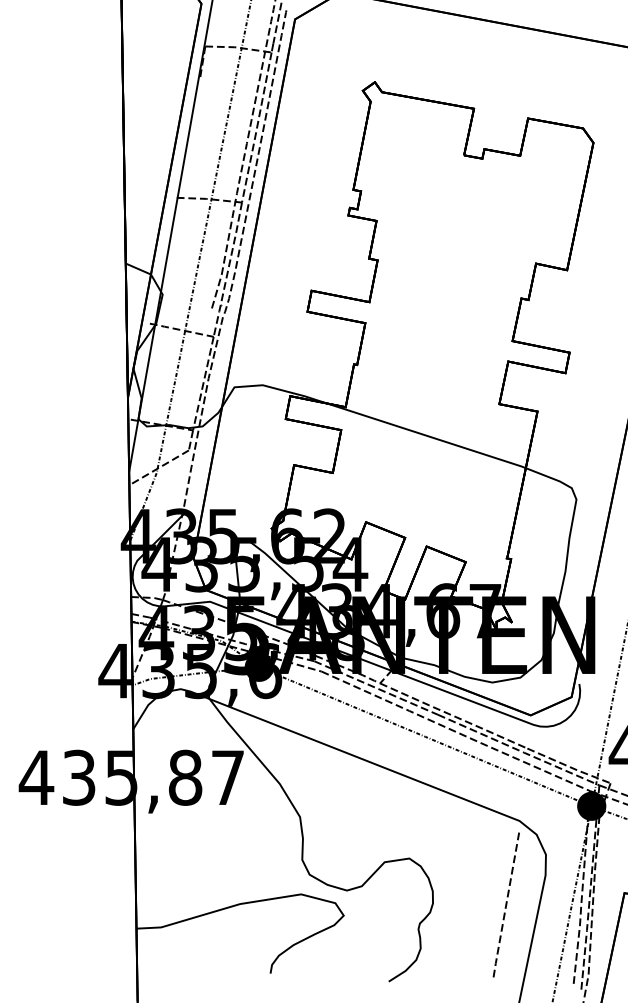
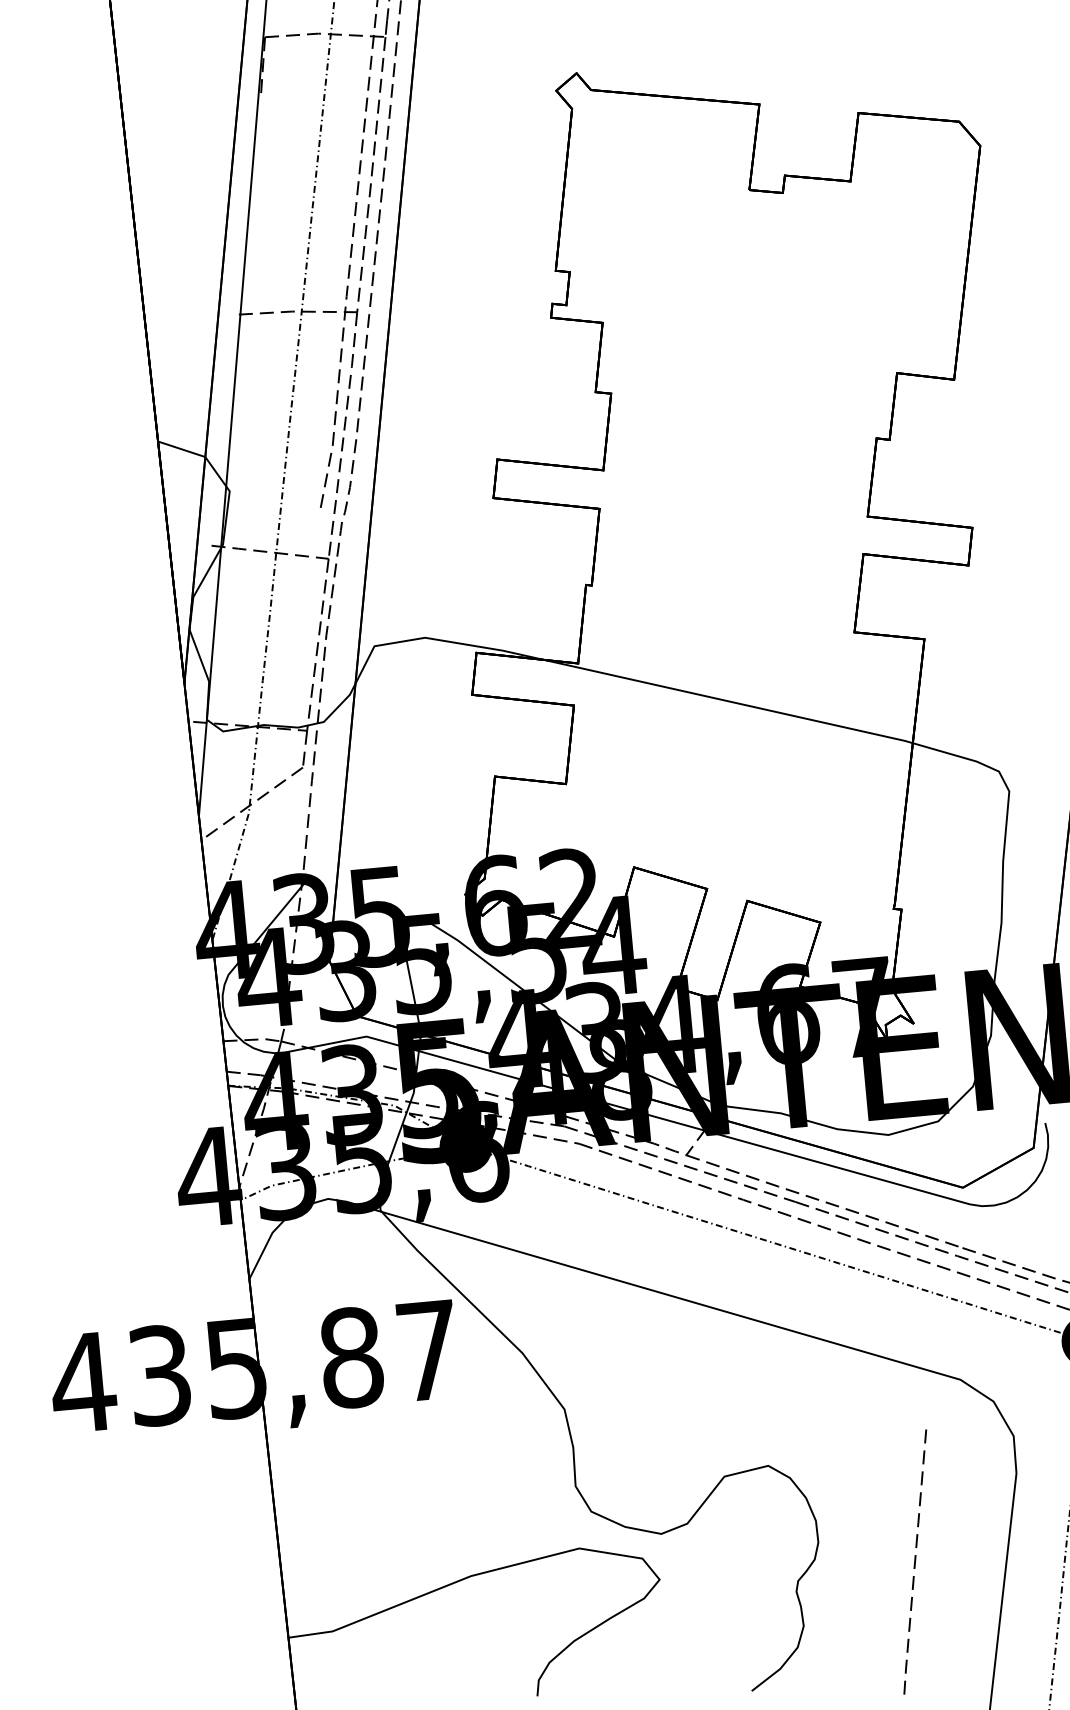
line: (505, 904) -> (913, 1561), moved

